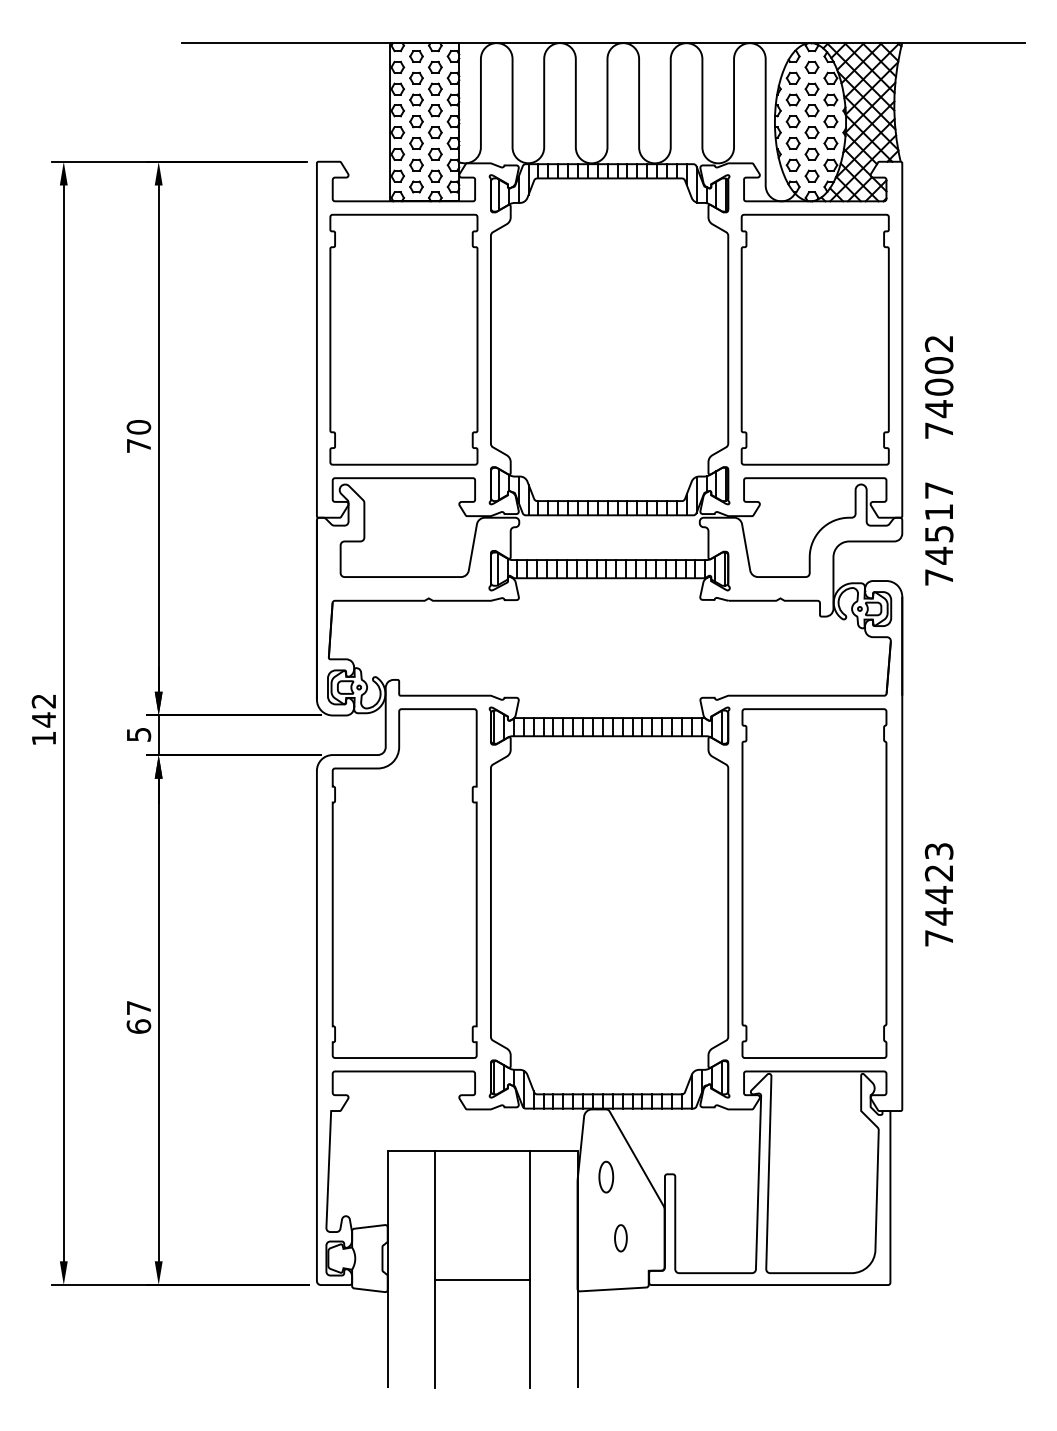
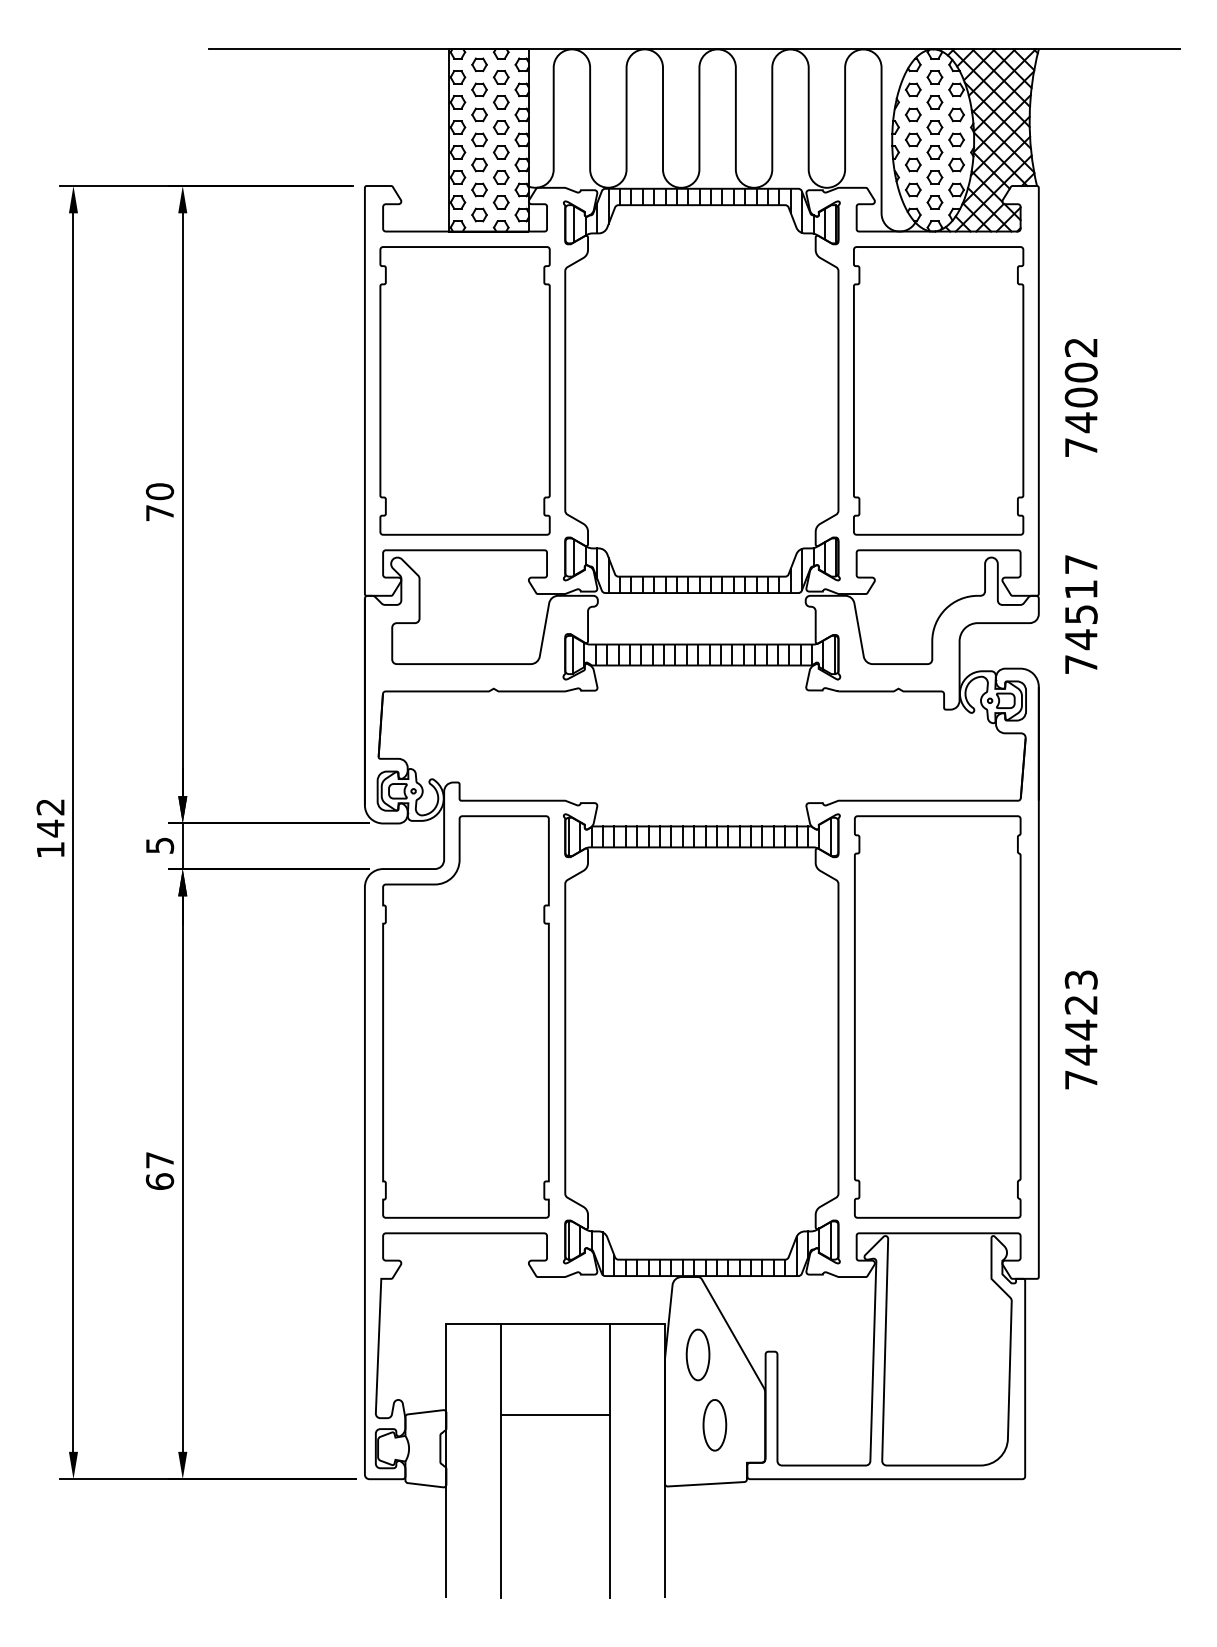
text: (938, 387) -> (1080, 397), moved
part: (605, 1176) -> (697, 1354), size x1.43
part: (620, 1238) -> (714, 1425), size x1.67
line: (482, 1280) -> (555, 1415), moved

